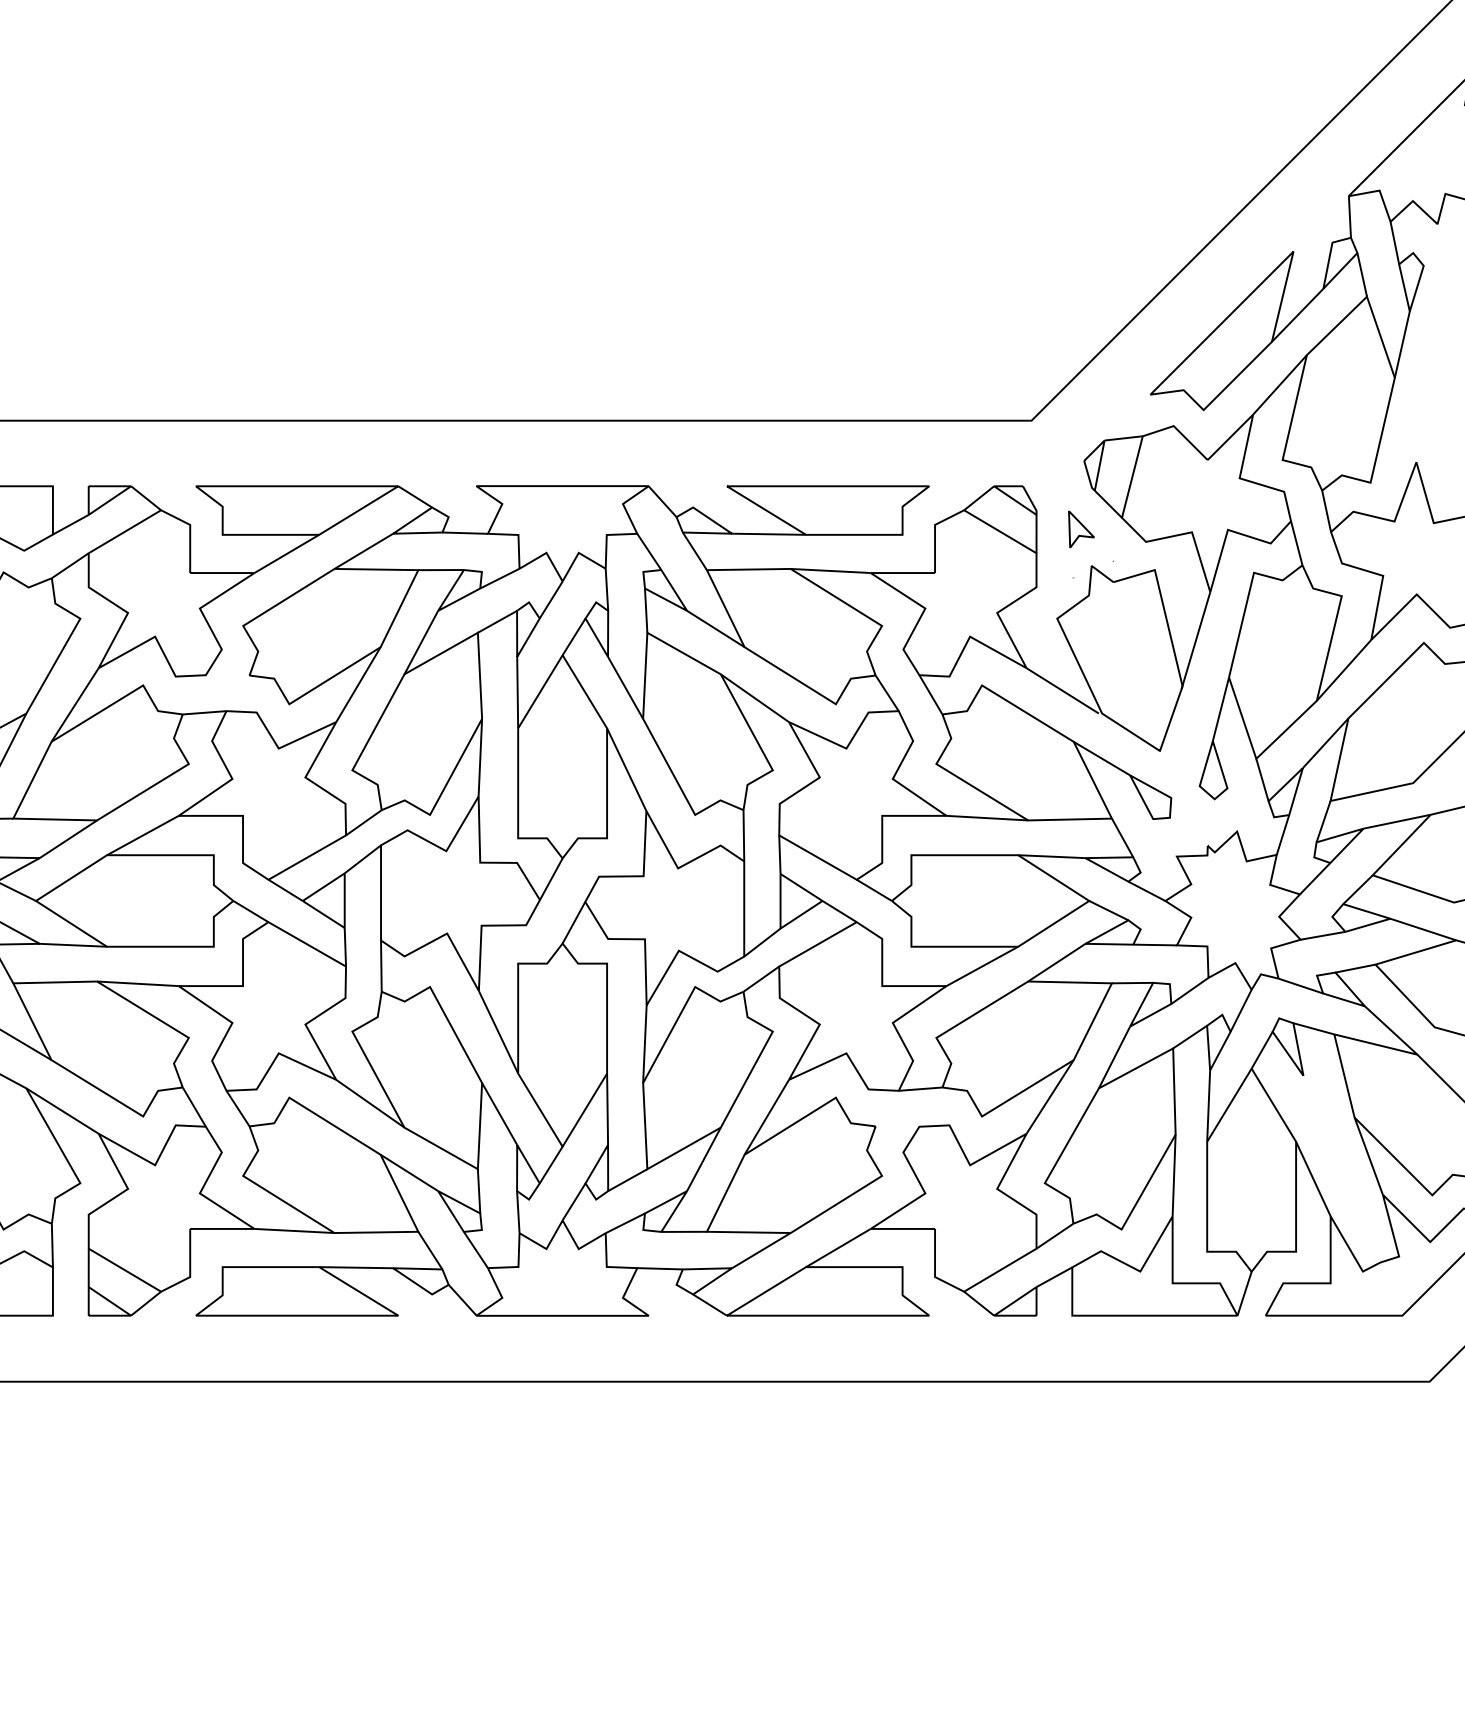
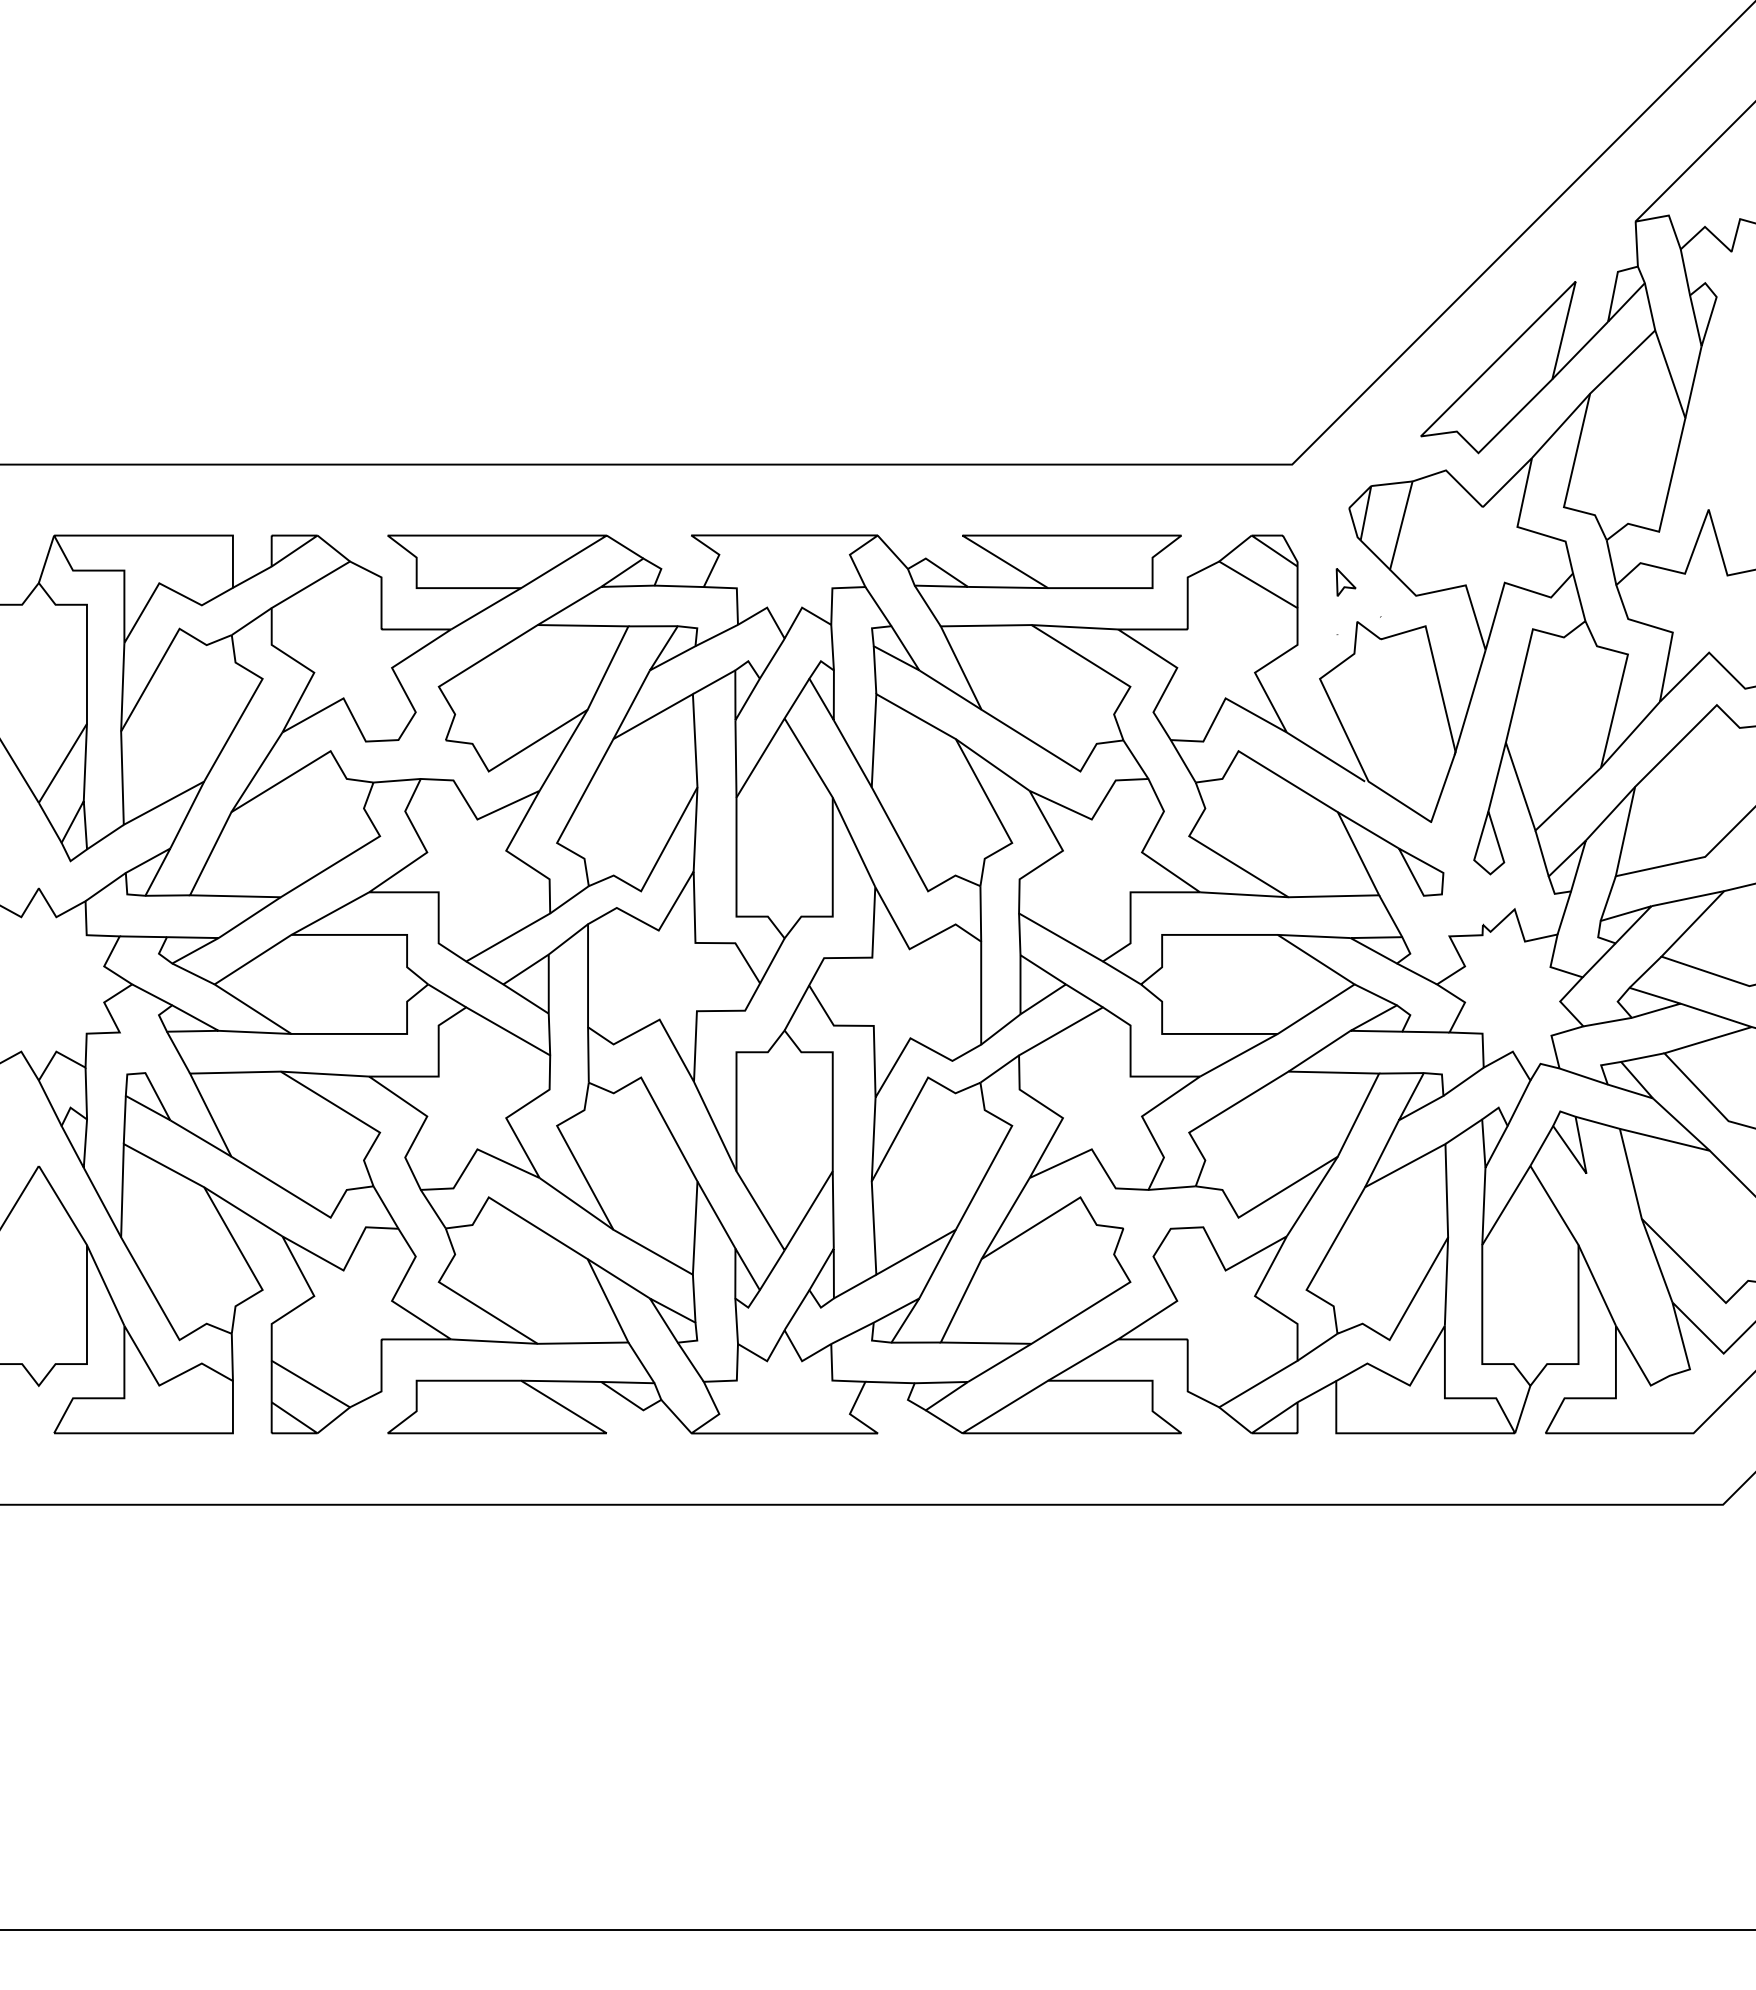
part: (1080, 529) -> (1345, 582), size x0.7

